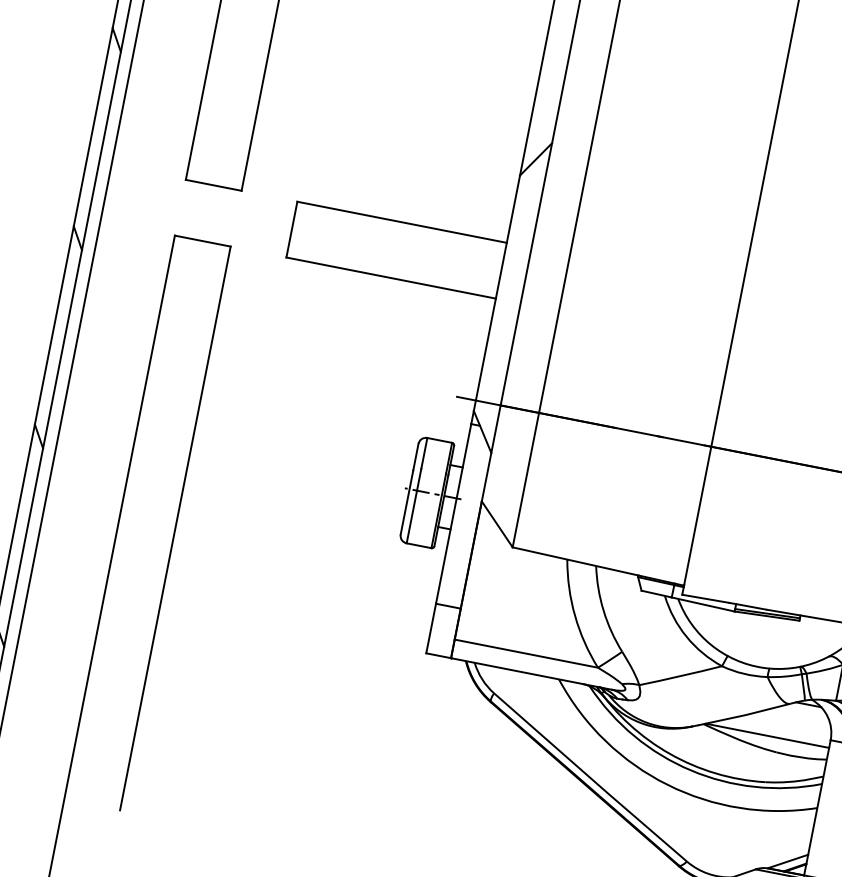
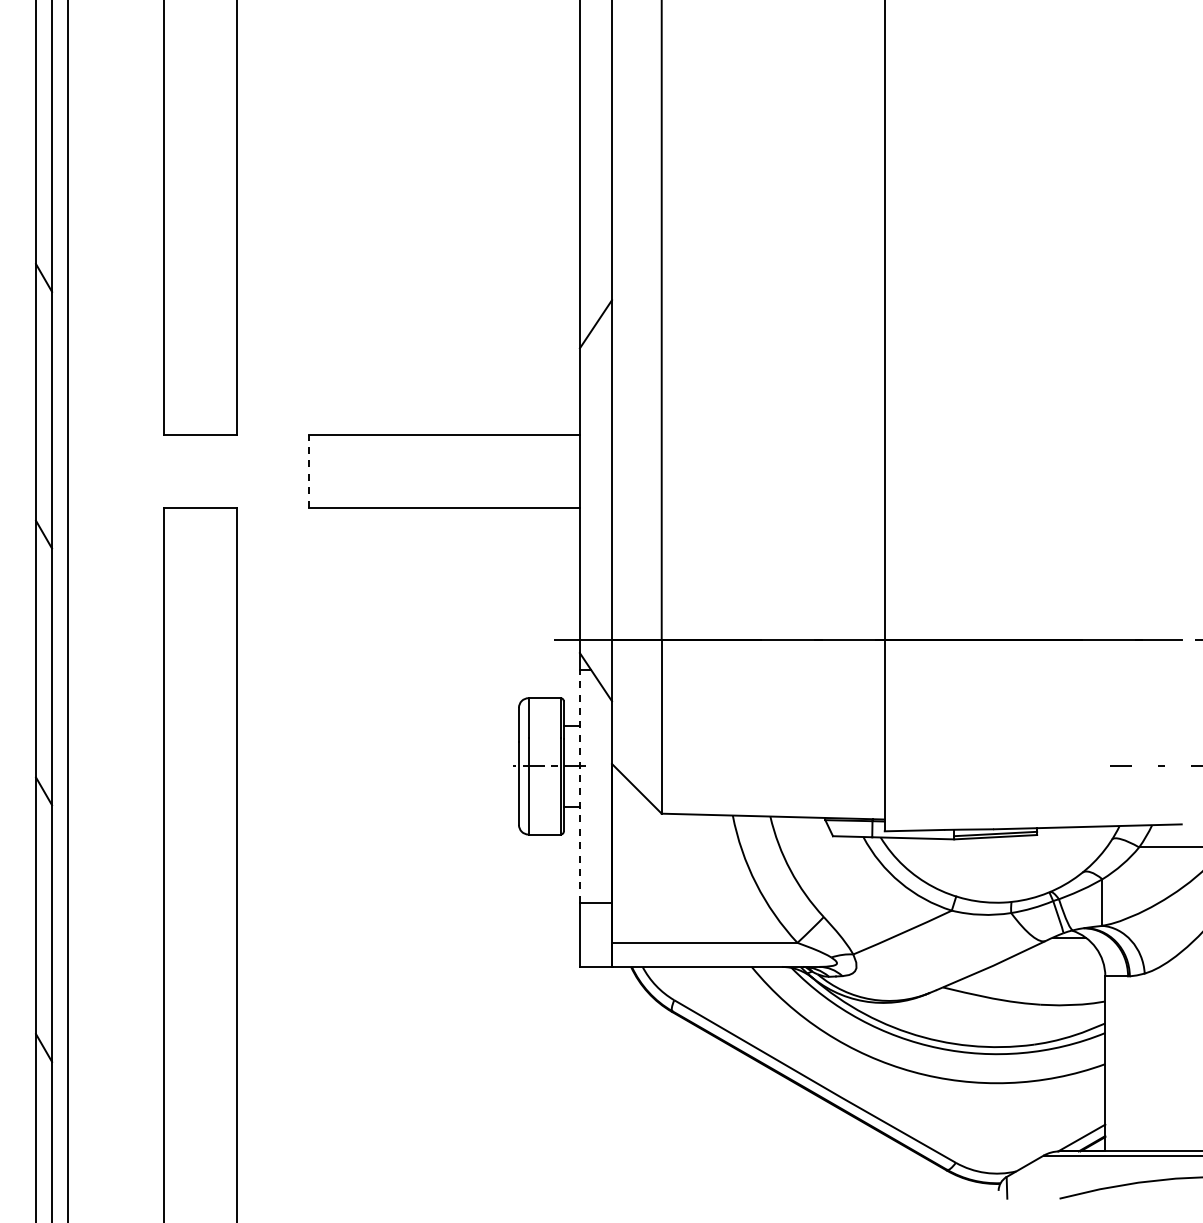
line: (291, 229) -> (308, 471), solid -> dashed
line: (453, 513) -> (579, 785), solid -> dashed
line: (767, 735) -> (1025, 986), removed

